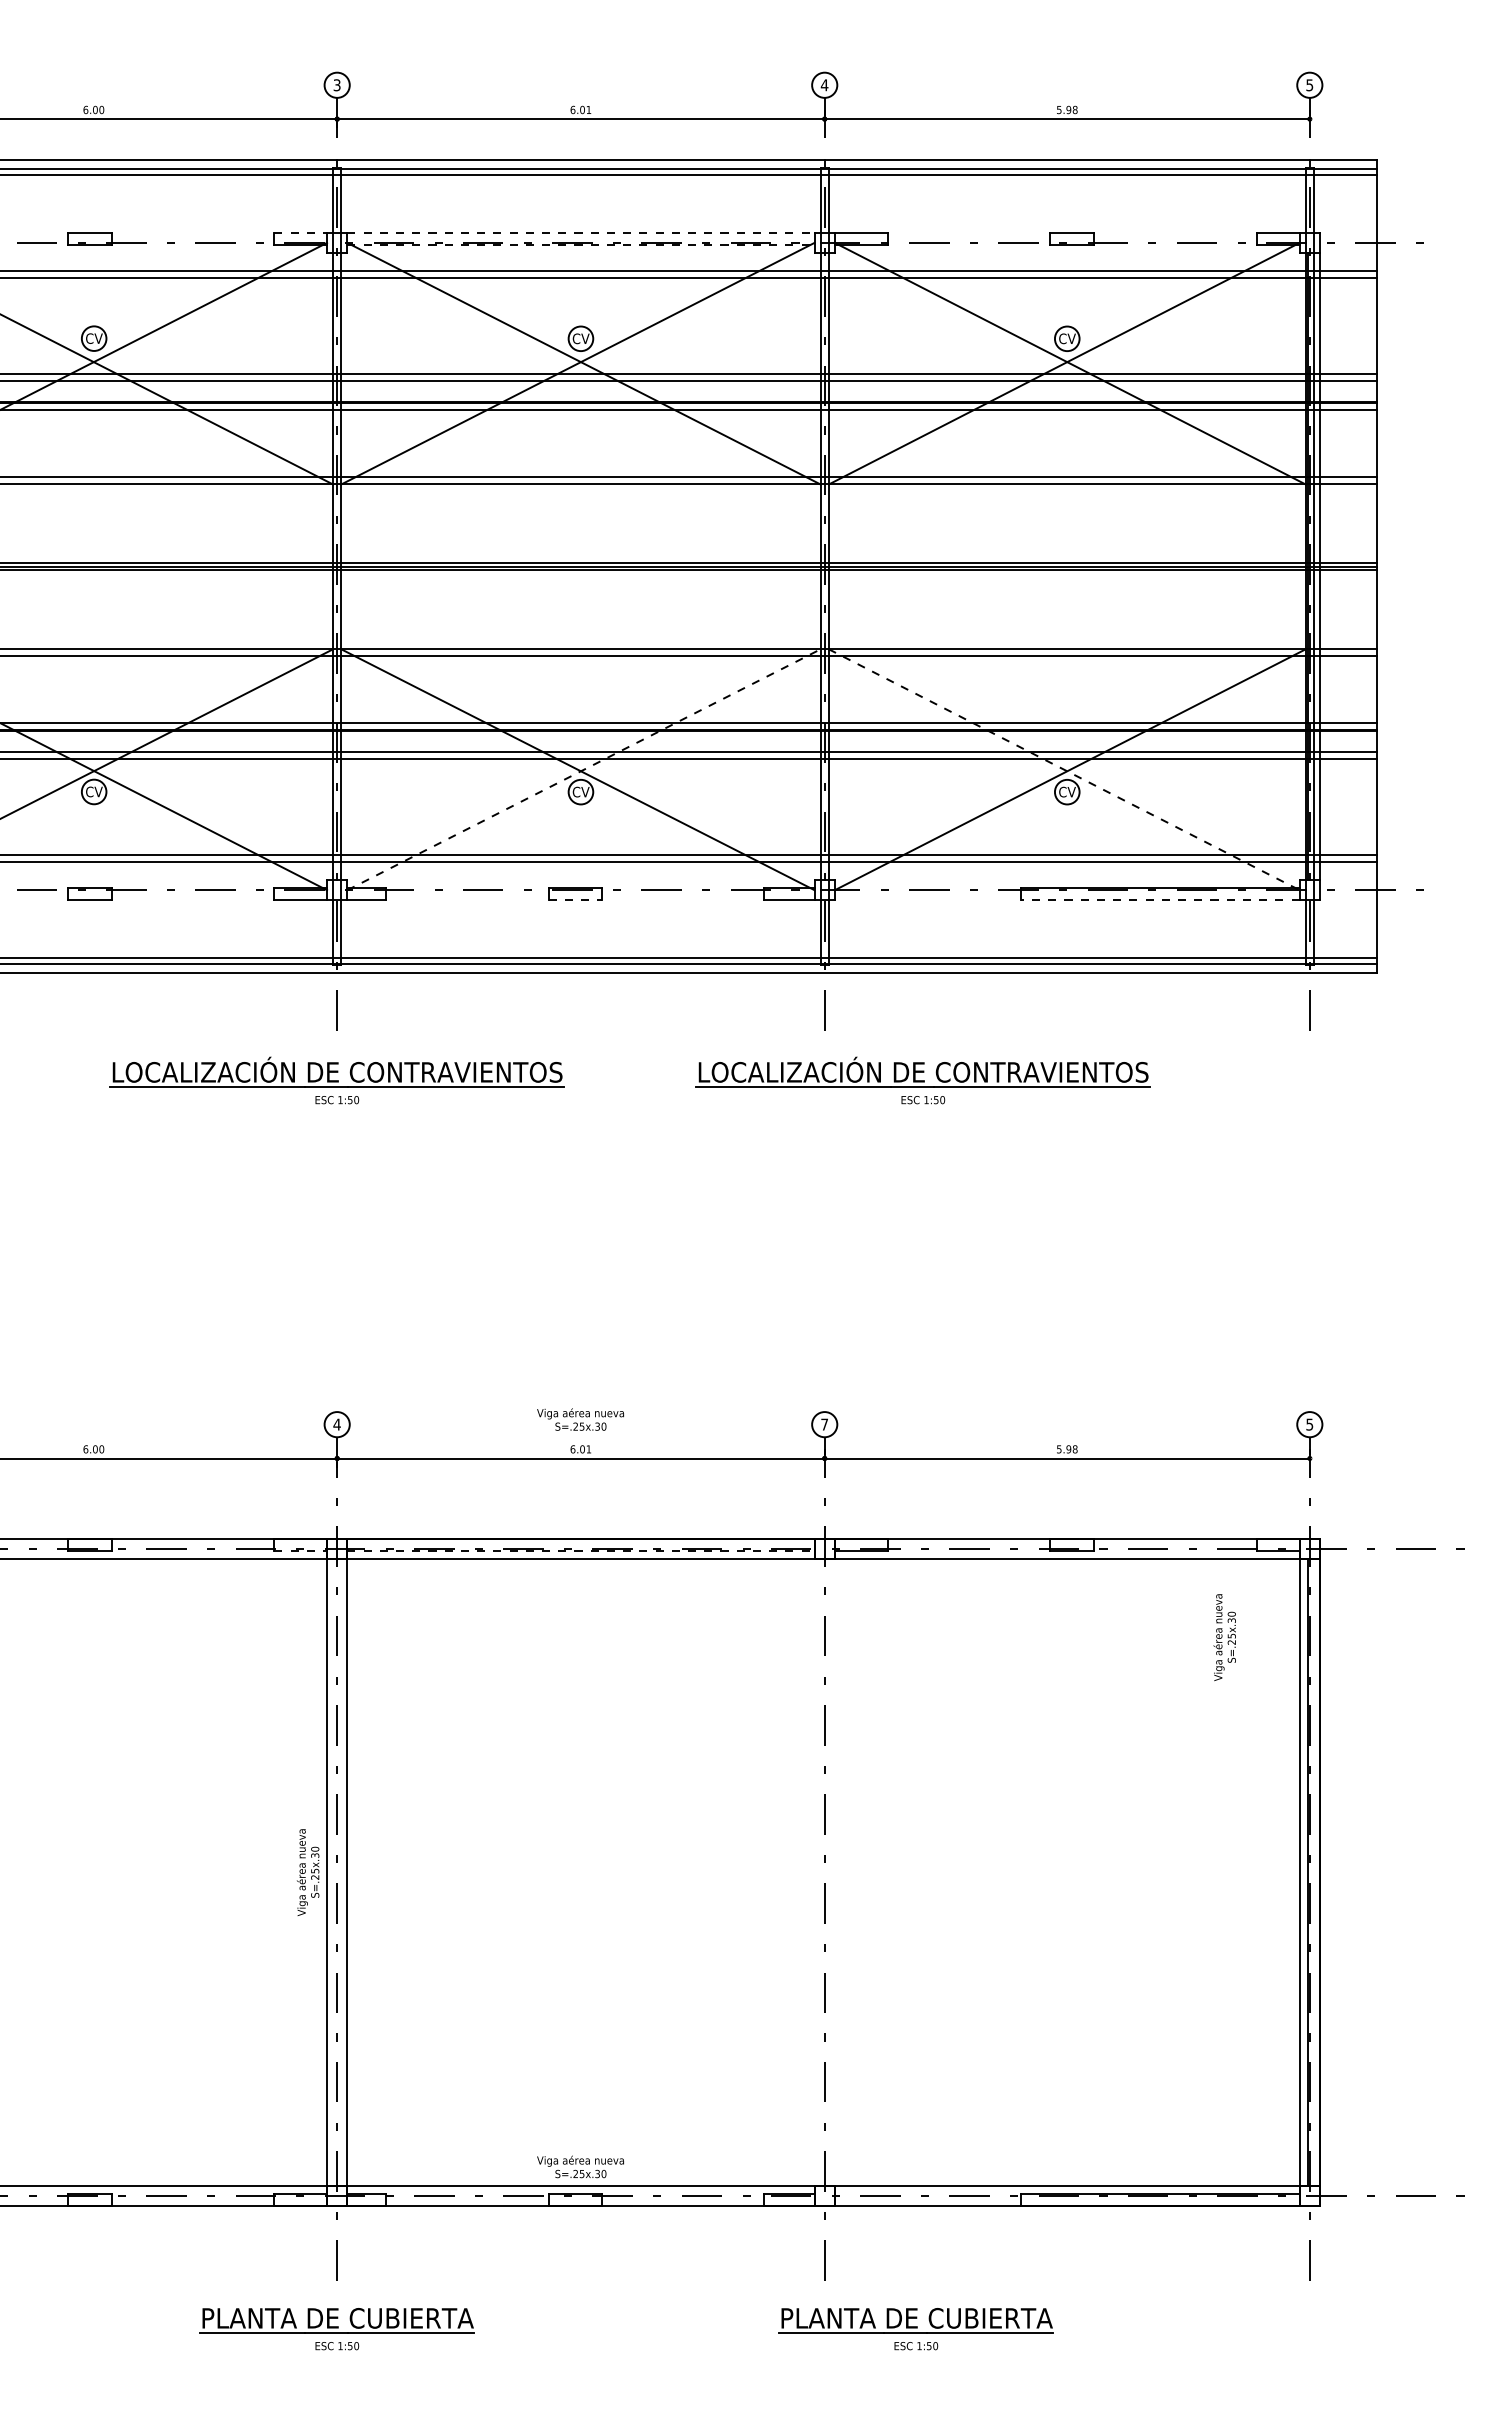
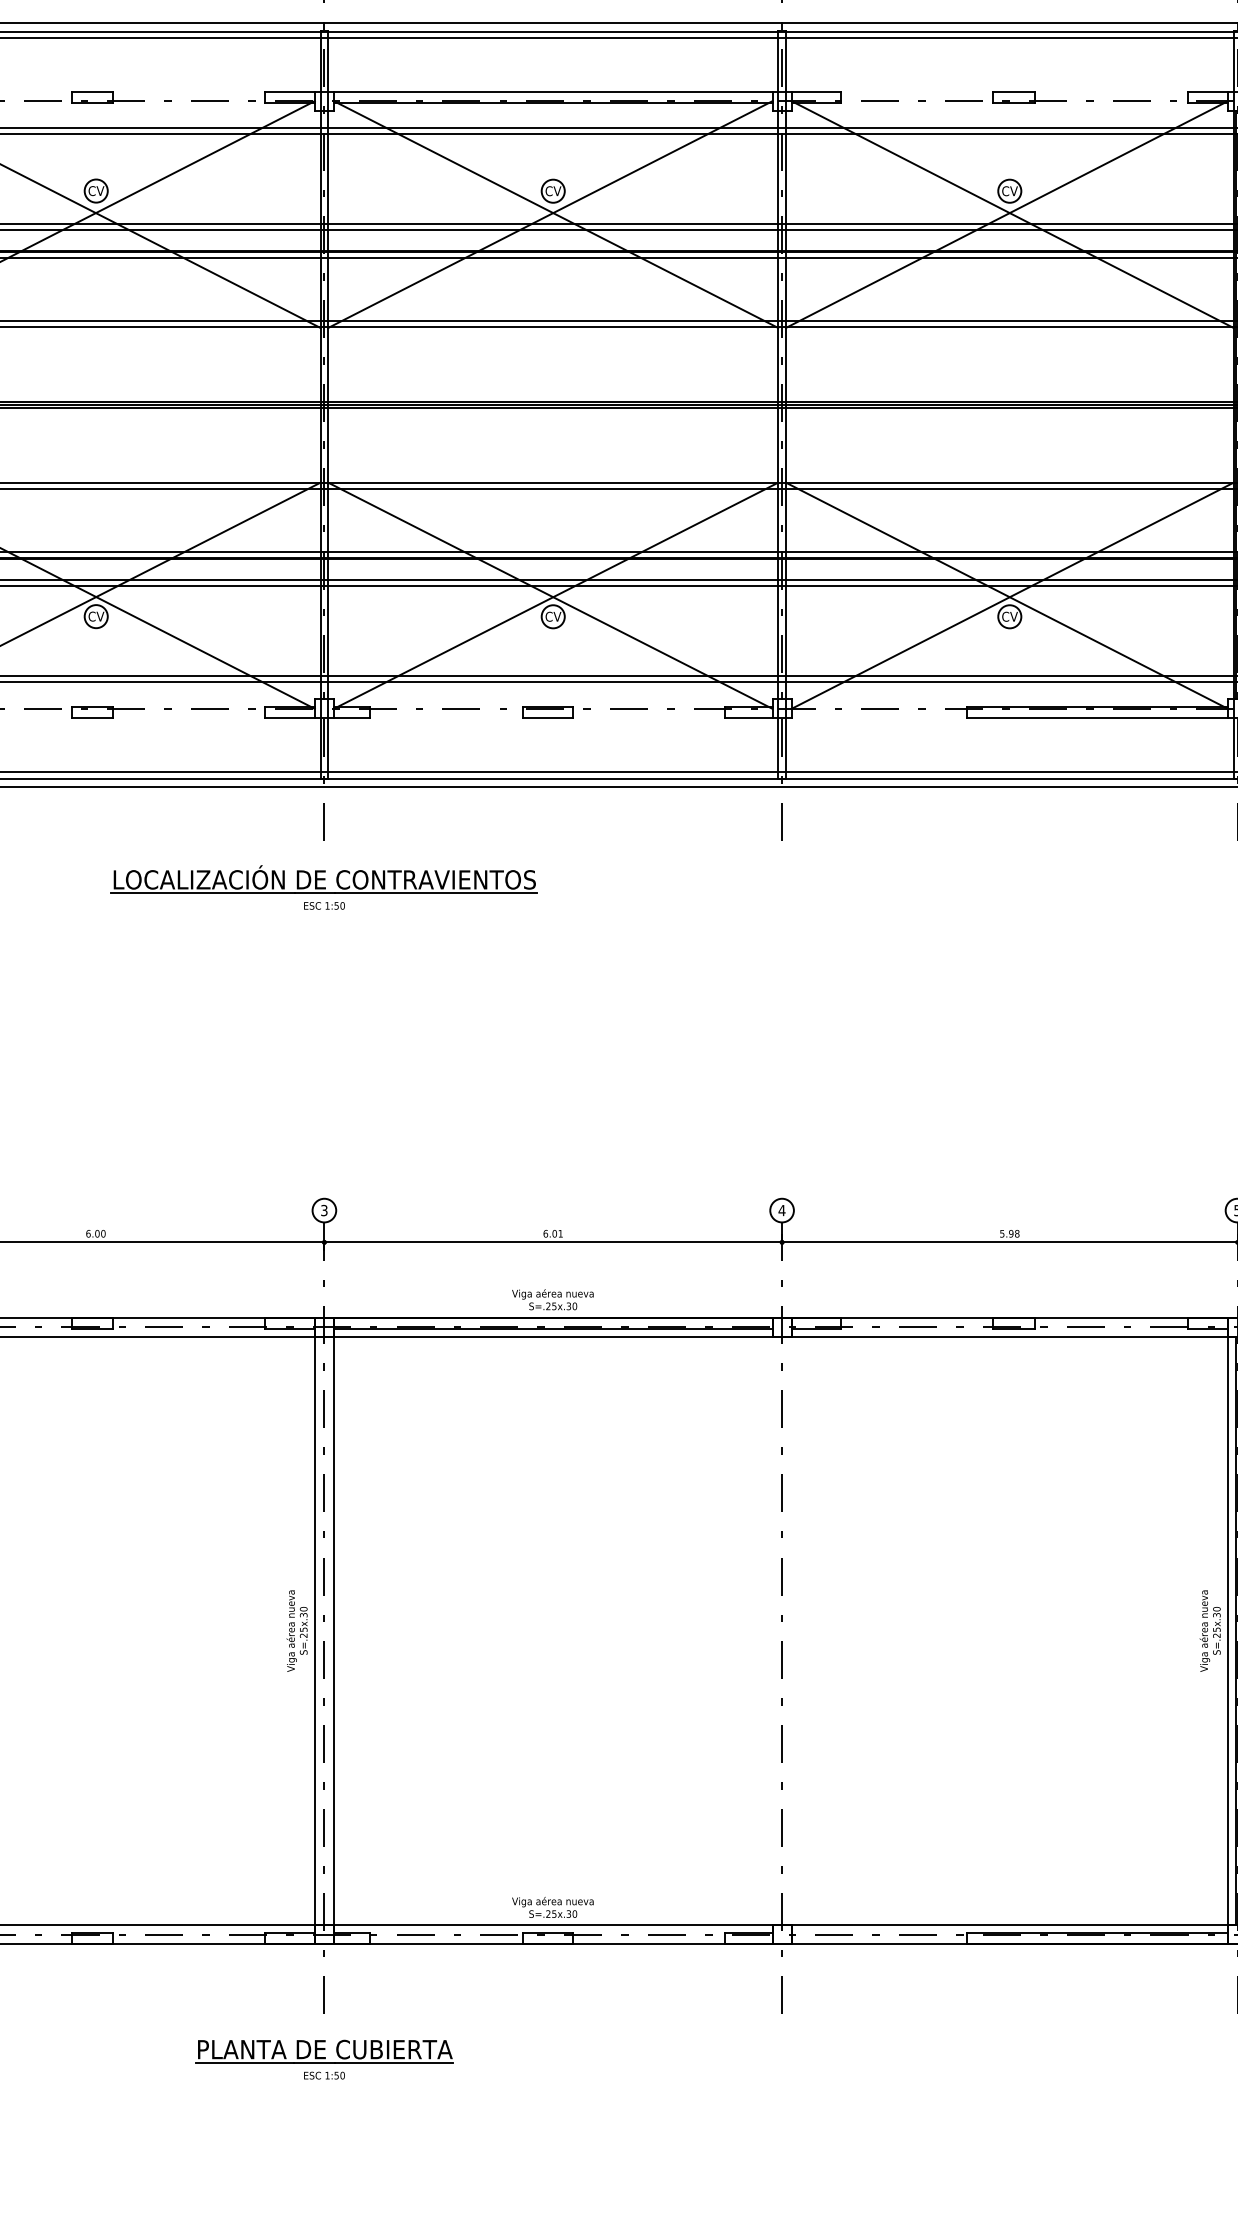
line: (301, 232) -> (290, 91), dashed -> solid
line: (580, 232) -> (552, 91), dashed -> solid
line: (580, 244) -> (552, 102), dashed -> solid
line: (583, 769) -> (555, 595), dashed -> solid
line: (1064, 769) -> (1007, 595), dashed -> solid
line: (575, 900) -> (548, 718), dashed -> solid
line: (1160, 900) -> (1097, 718), dashed -> solid
part: (922, 1080) -> (873, 887), removed
text: (580, 1419) -> (552, 1299), moved
text: (336, 1424) -> (323, 1210), 4 -> 3
text: (824, 1424) -> (781, 1210), 7 -> 4
line: (301, 1550) -> (290, 1328), dashed -> solid
line: (580, 1550) -> (552, 1328), dashed -> solid
text: (1224, 1637) -> (1209, 1631), moved
part: (915, 2329) -> (867, 2060), removed

